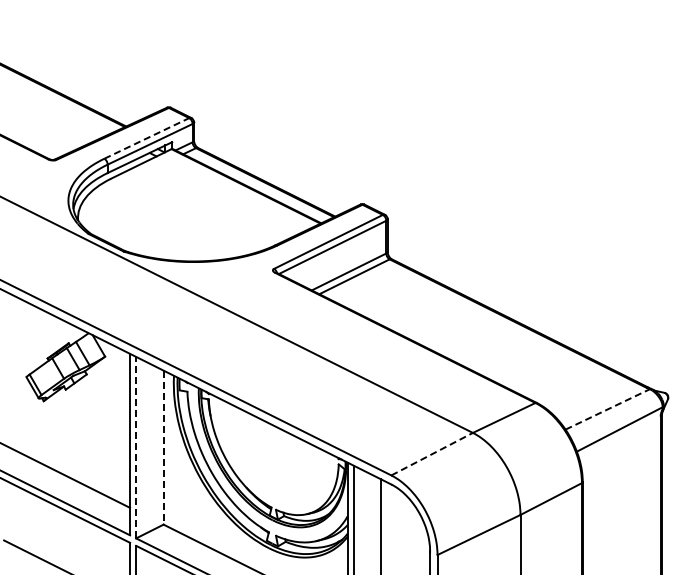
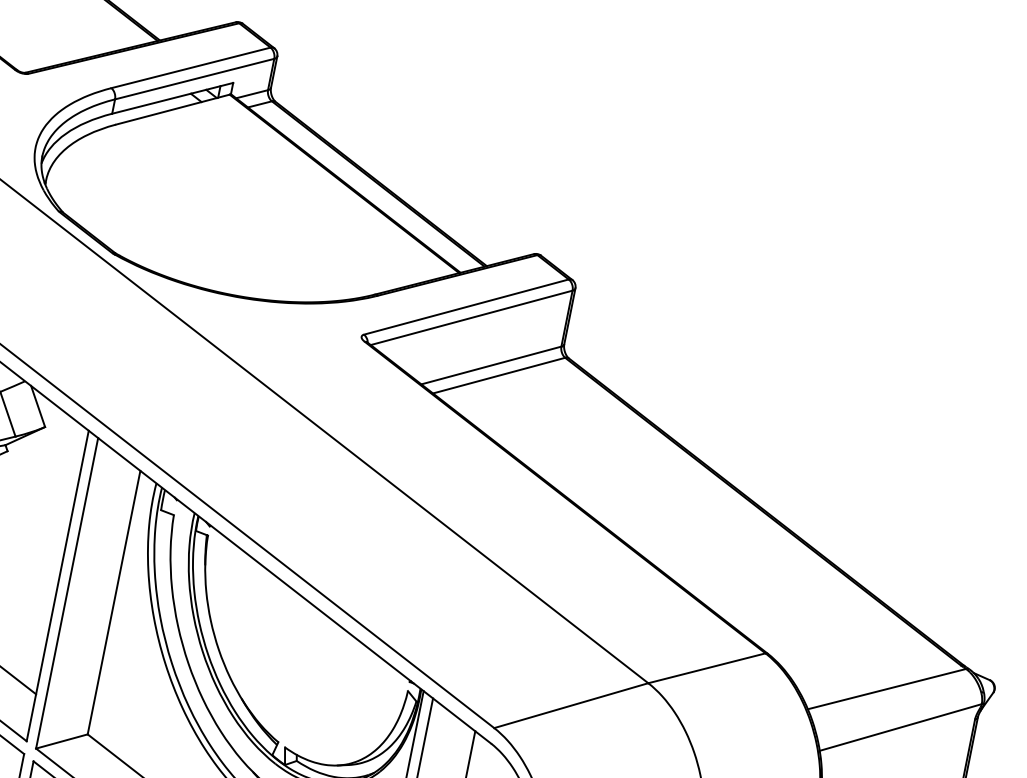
line: (147, 138) -> (192, 68), dashed -> solid
line: (607, 409) -> (886, 689), dashed -> solid
line: (136, 447) -> (67, 593), dashed -> solid
line: (163, 448) -> (113, 604), dashed -> solid
line: (432, 454) -> (571, 706), dashed -> solid

